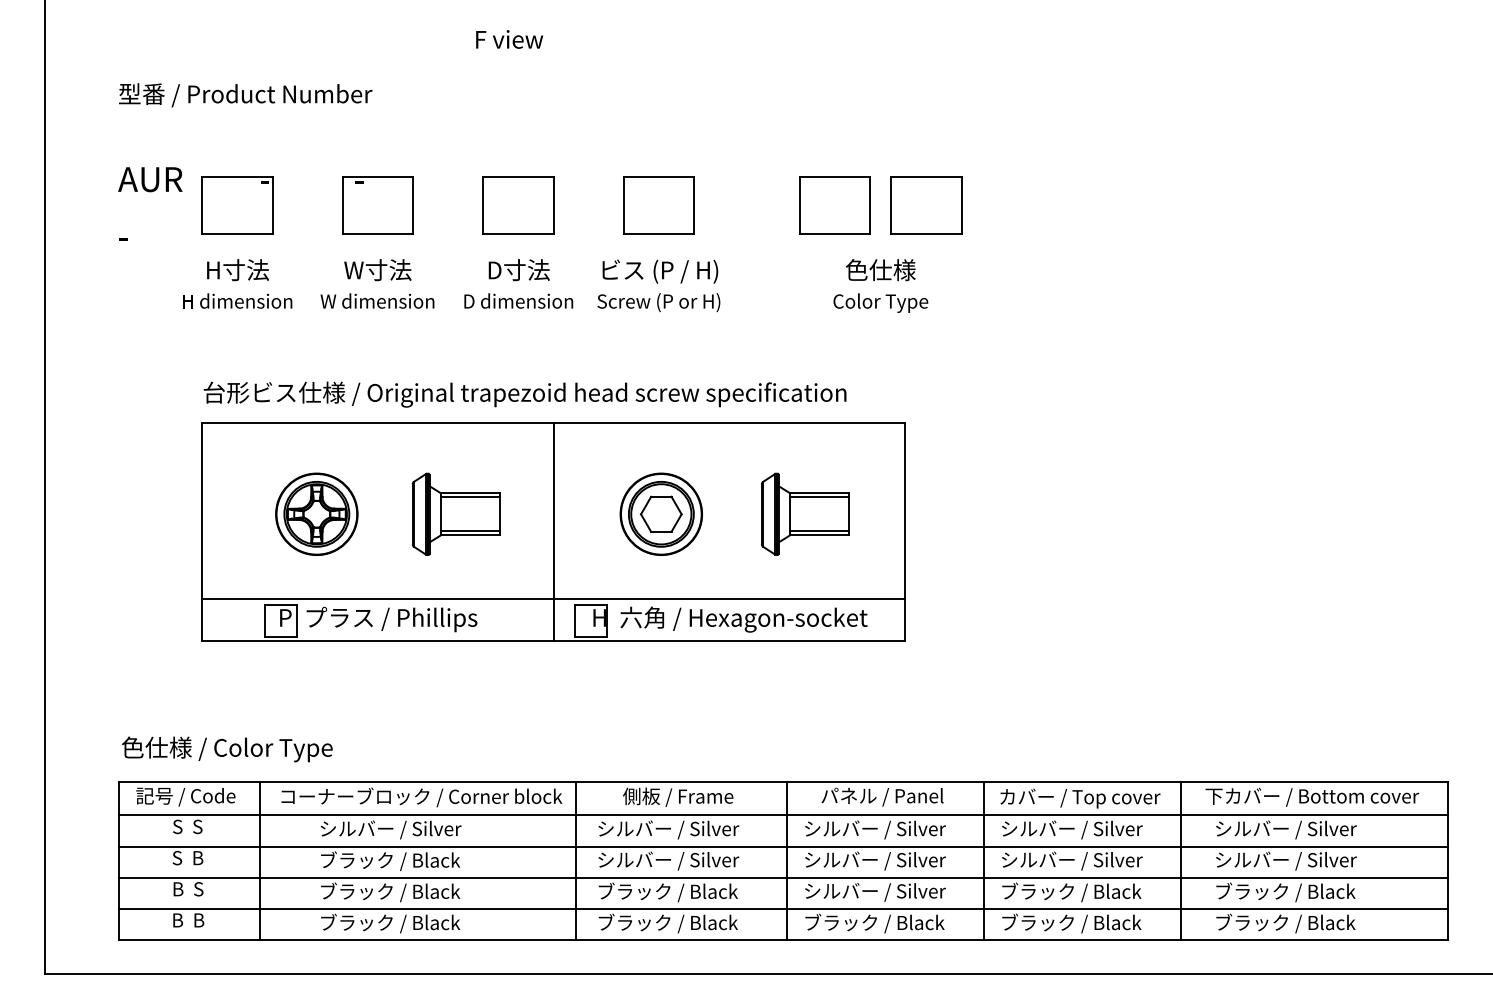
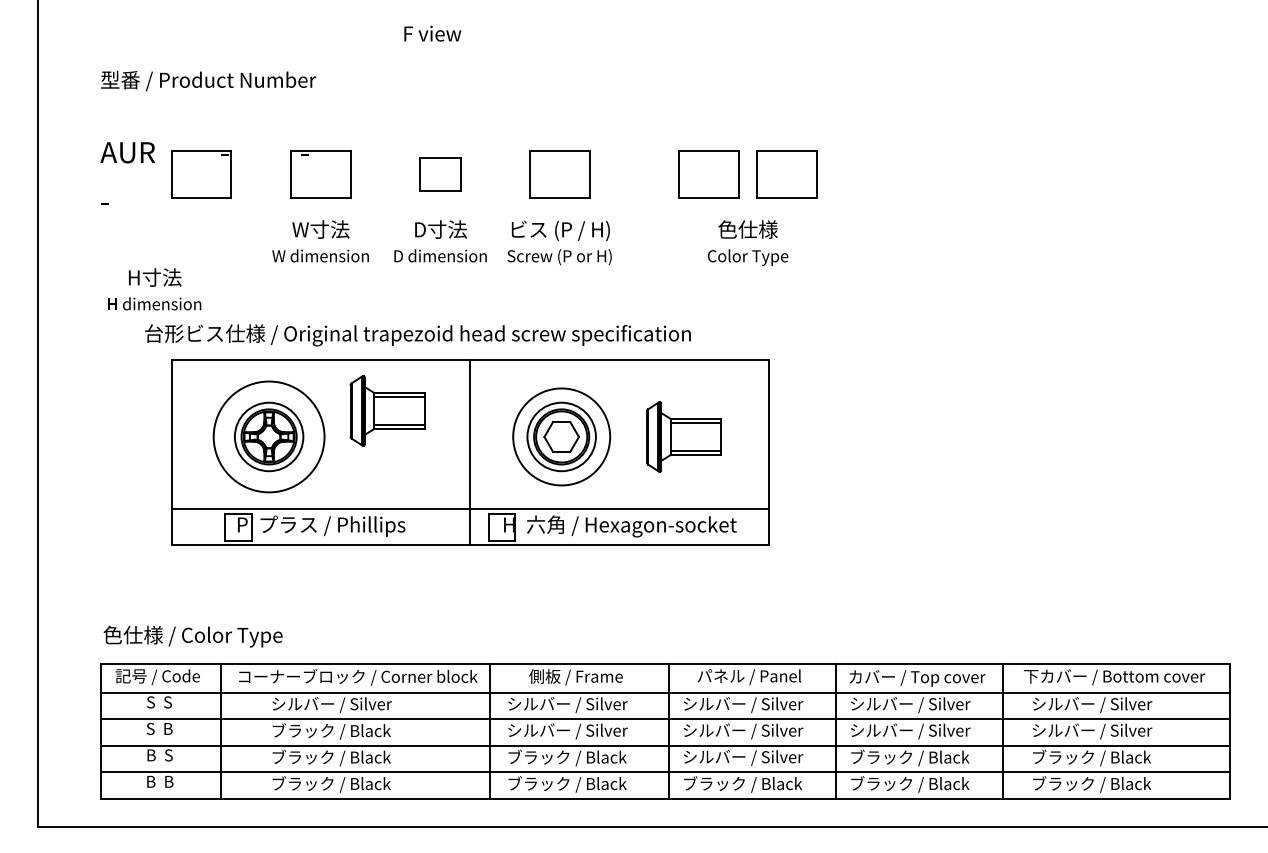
part: (518, 205) -> (440, 174), size x0.7
text: (237, 284) -> (154, 289), moved
text: (524, 394) -> (417, 335), moved
circle: (316, 513) -> (268, 436), size x1.6
part: (456, 513) -> (387, 410), moved
circle: (661, 513) -> (561, 436), size x1.4

